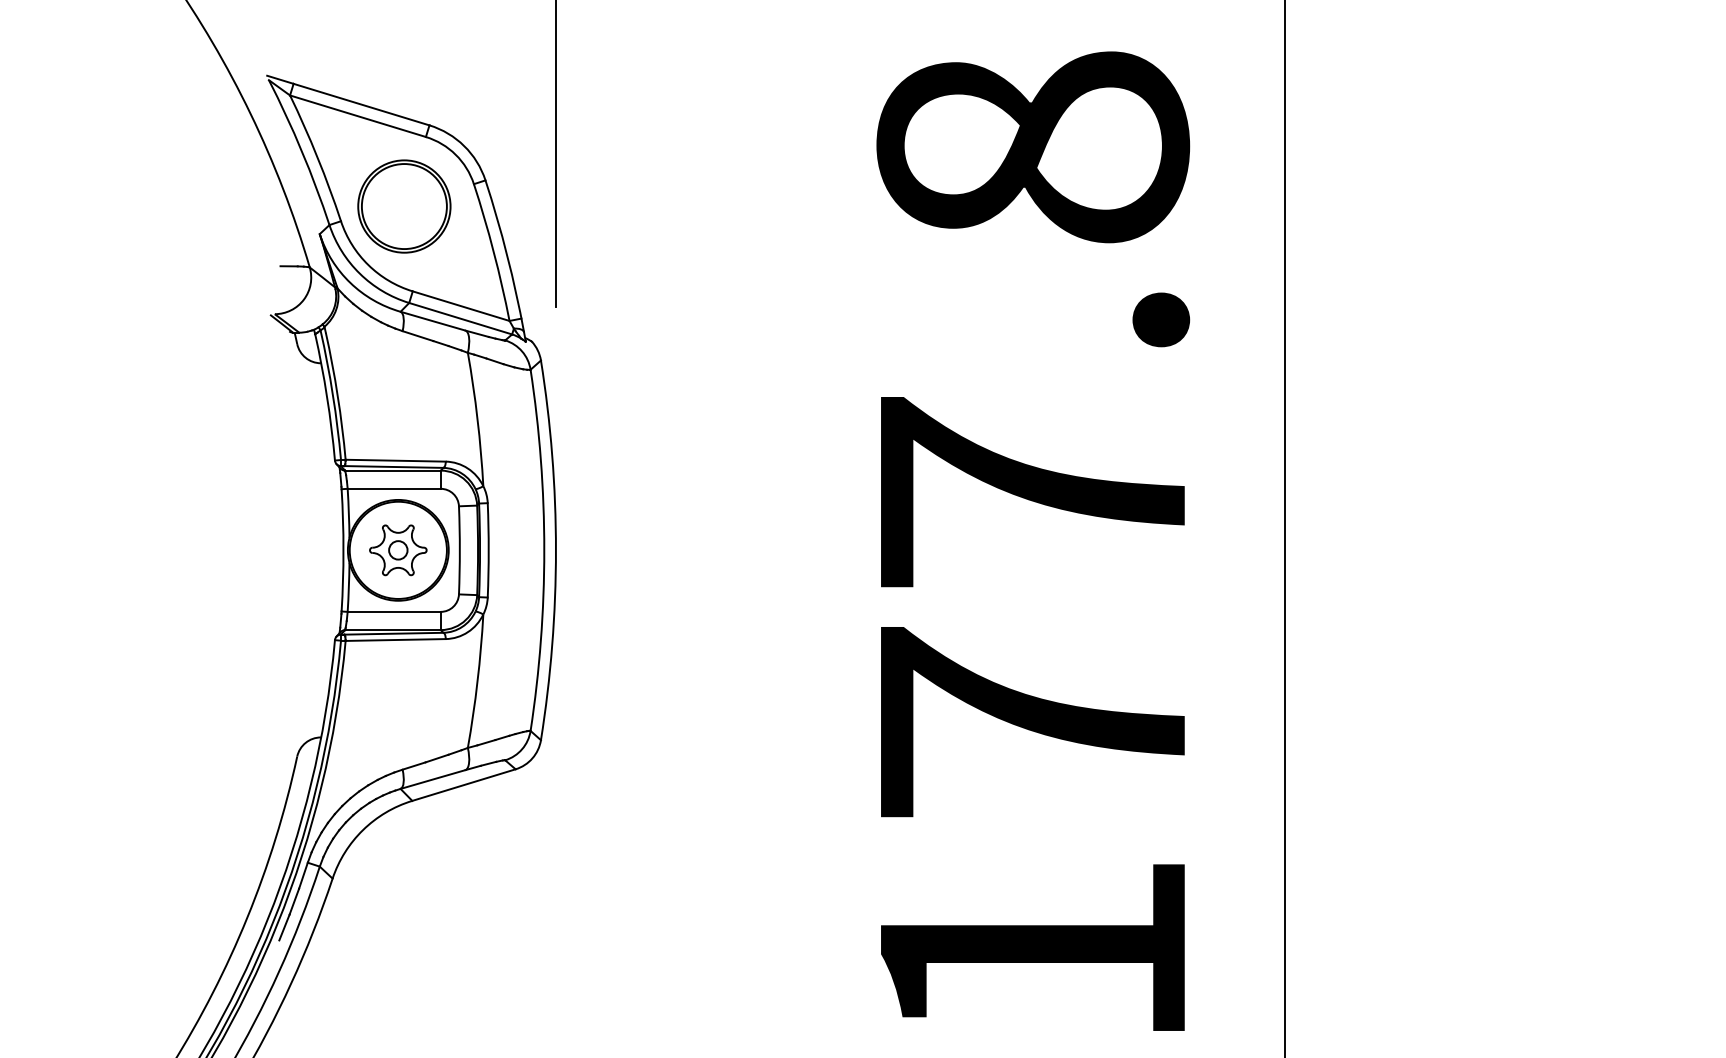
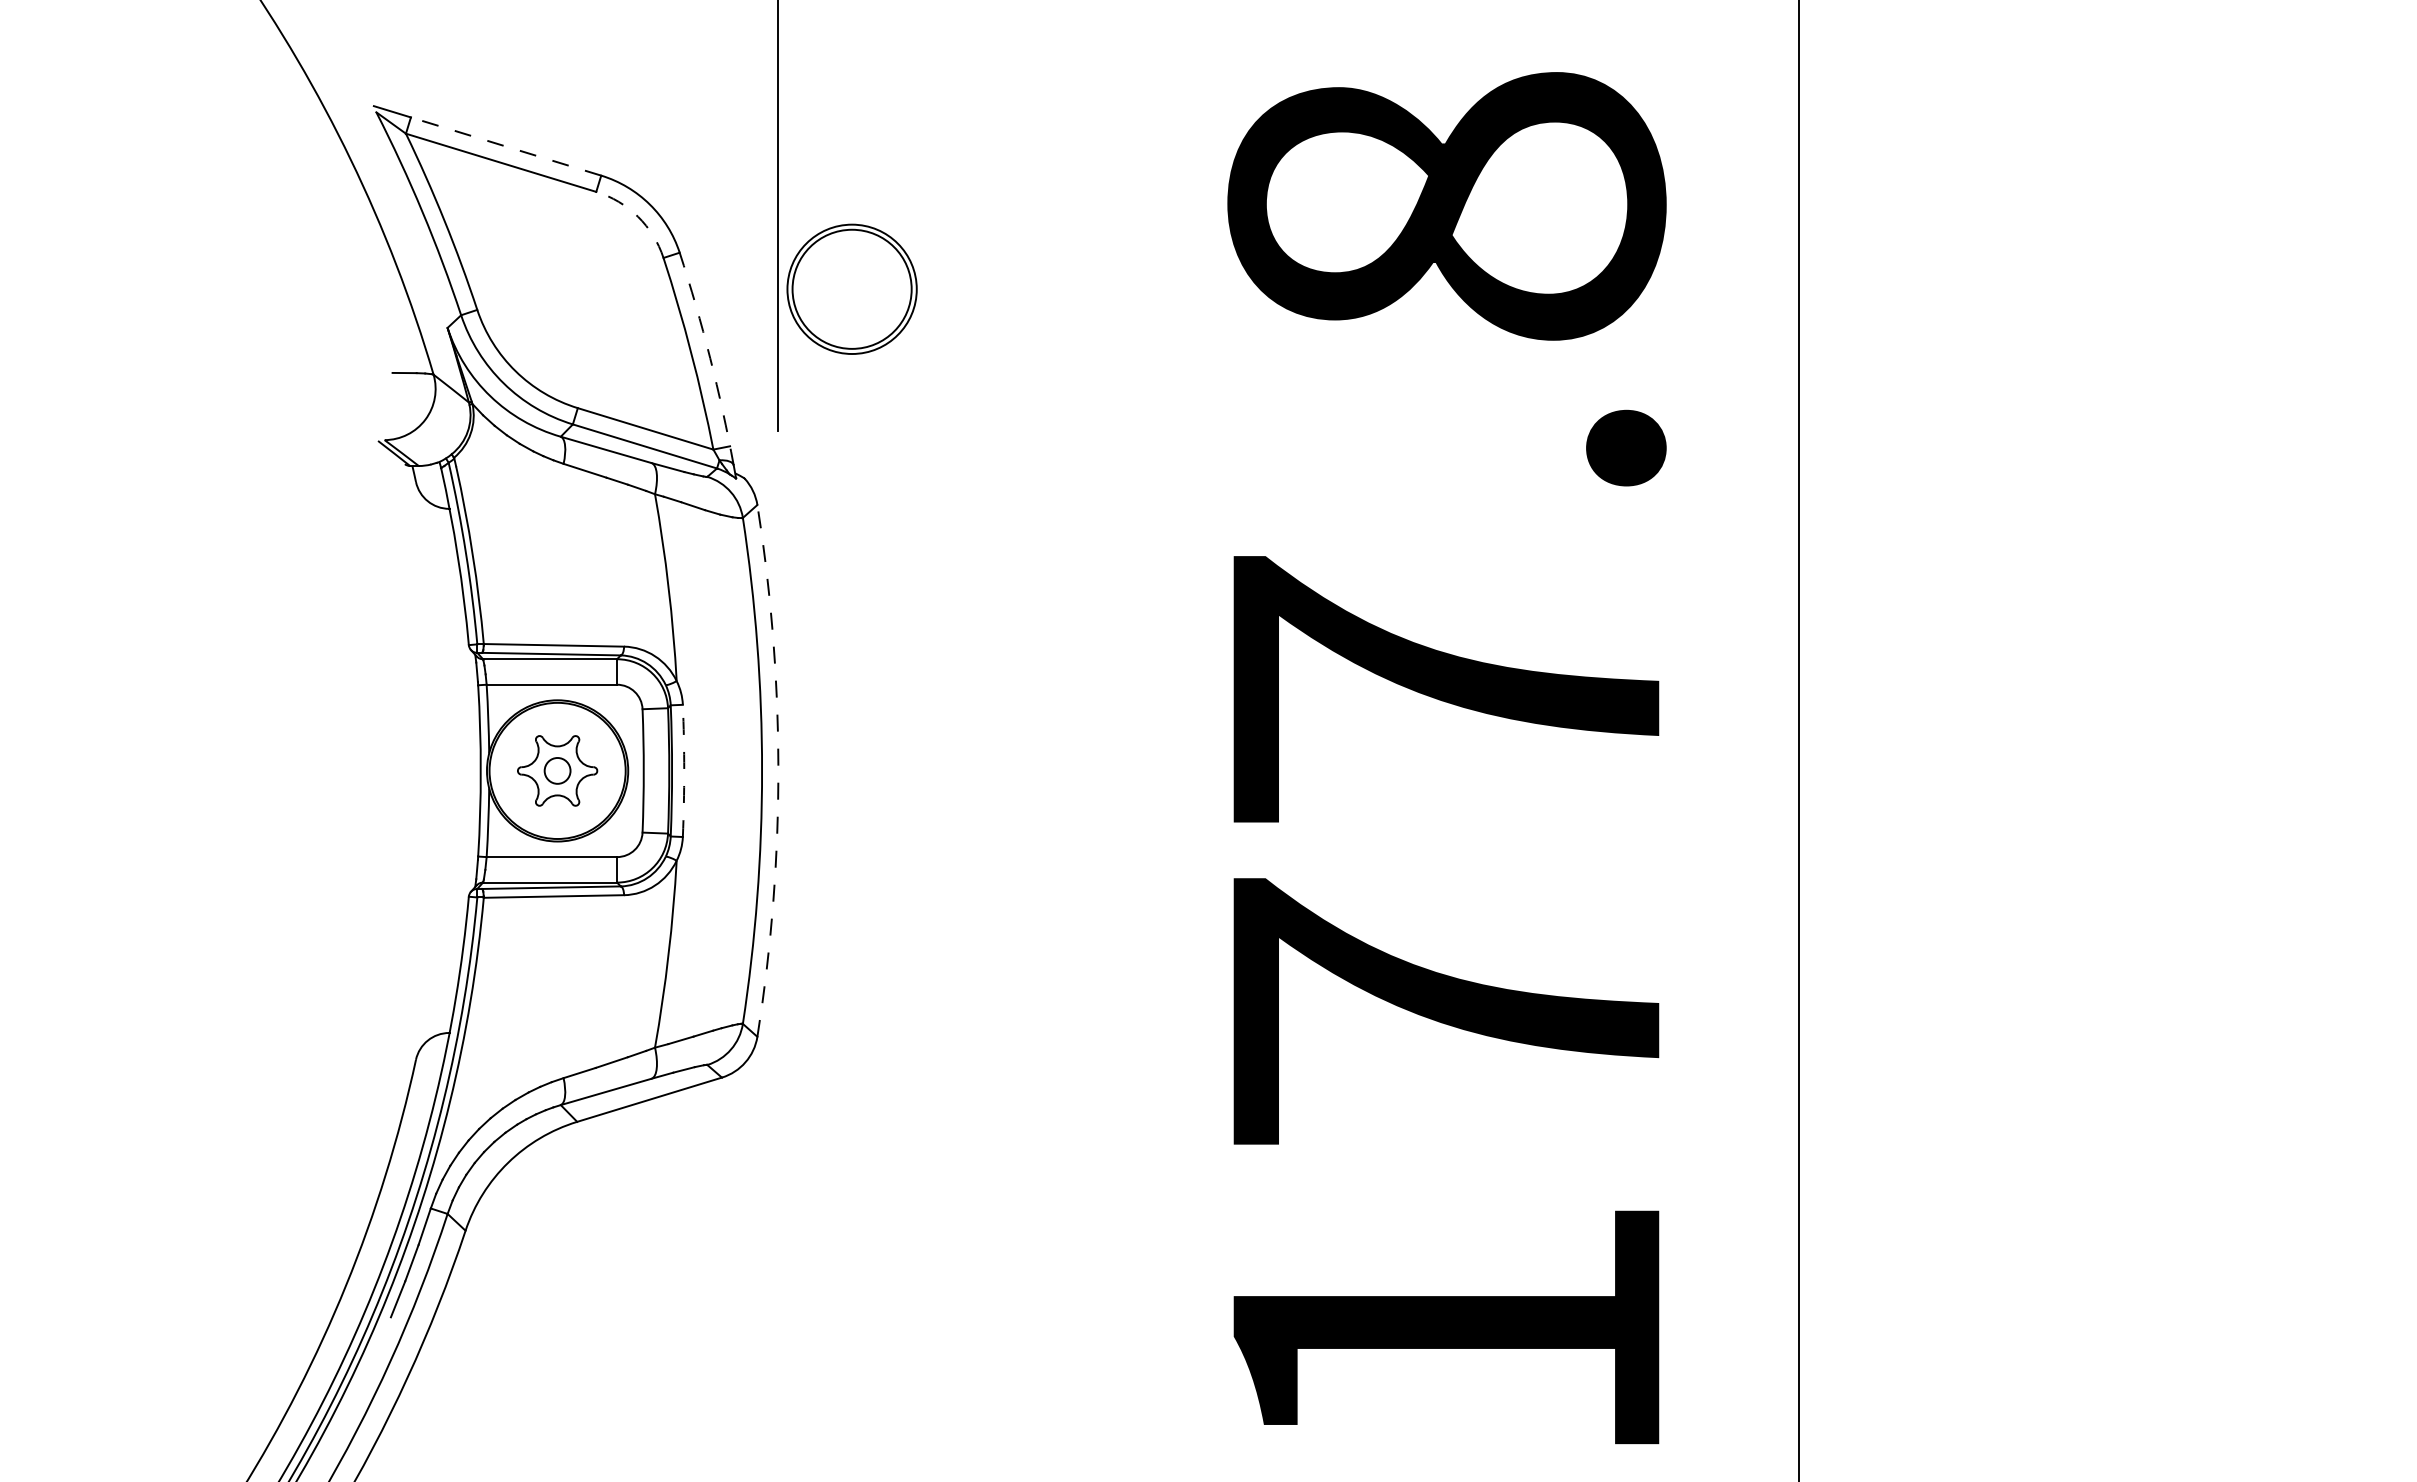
line: (361, 104) -> (506, 146), solid -> dashed
arc: (455, 154) -> (637, 216), solid -> dashed
part: (403, 205) -> (851, 288), moved
arc: (507, 255) -> (710, 358), solid -> dashed
arc: (488, 550) -> (684, 770), solid -> dashed
arc: (556, 550) -> (778, 770), solid -> dashed

